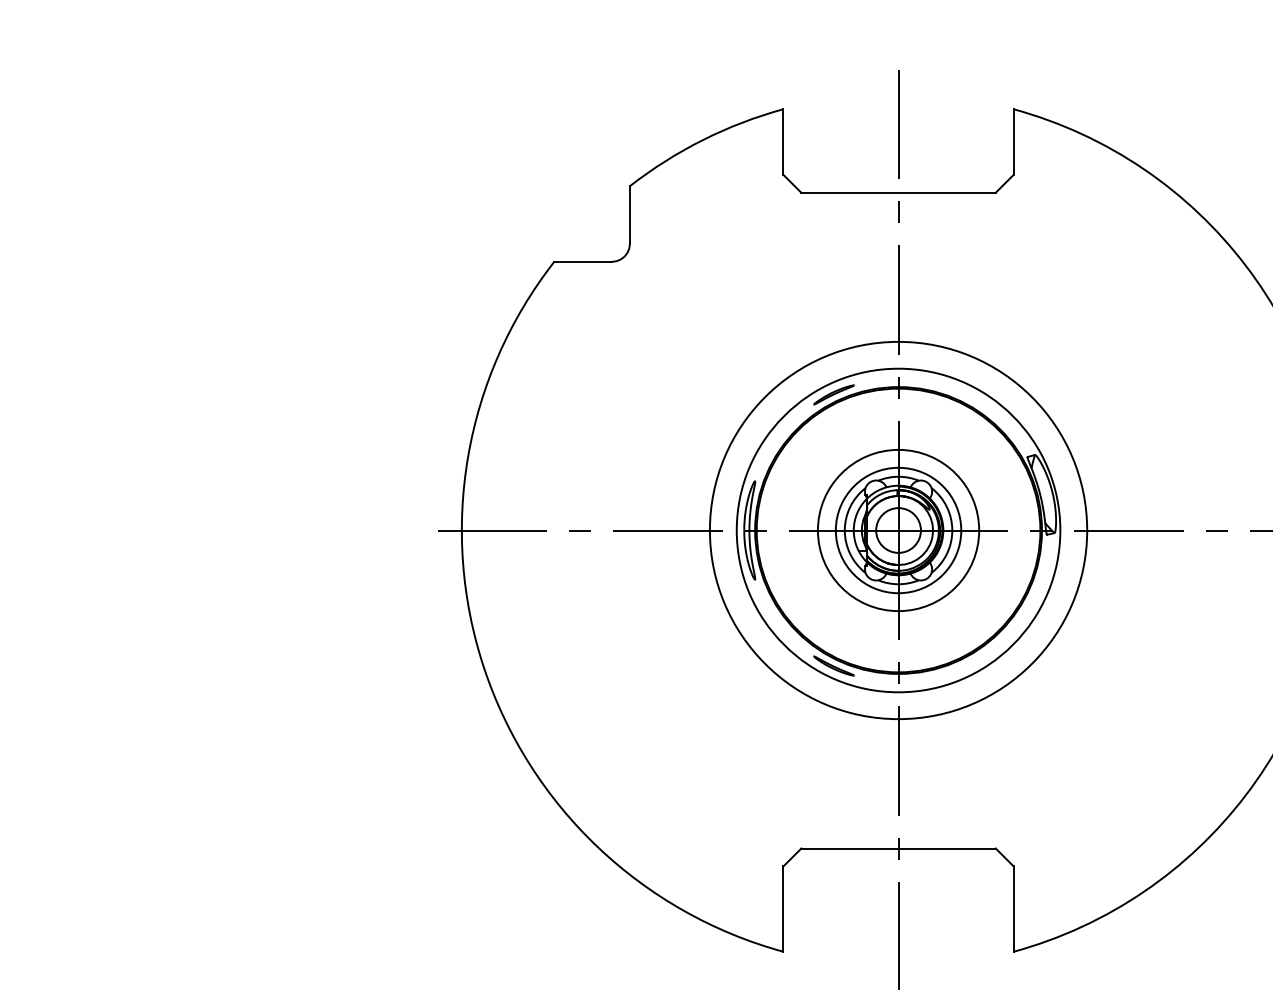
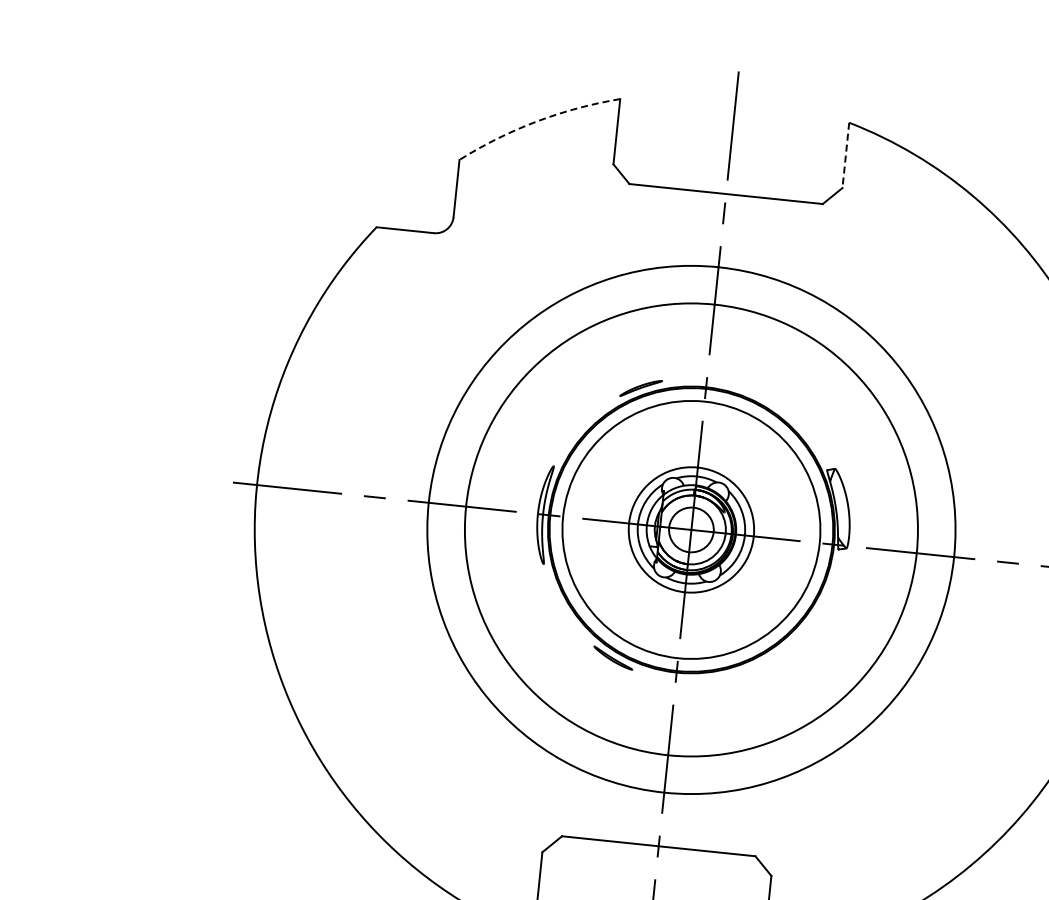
arc: (702, 140) -> (536, 121), solid -> dashed
line: (1013, 142) -> (845, 155), solid -> dashed
circle: (898, 530) -> (691, 529), size x1.4
circle: (898, 530) -> (691, 529), size x1.4
circle: (898, 530) -> (691, 529), size x1.6

